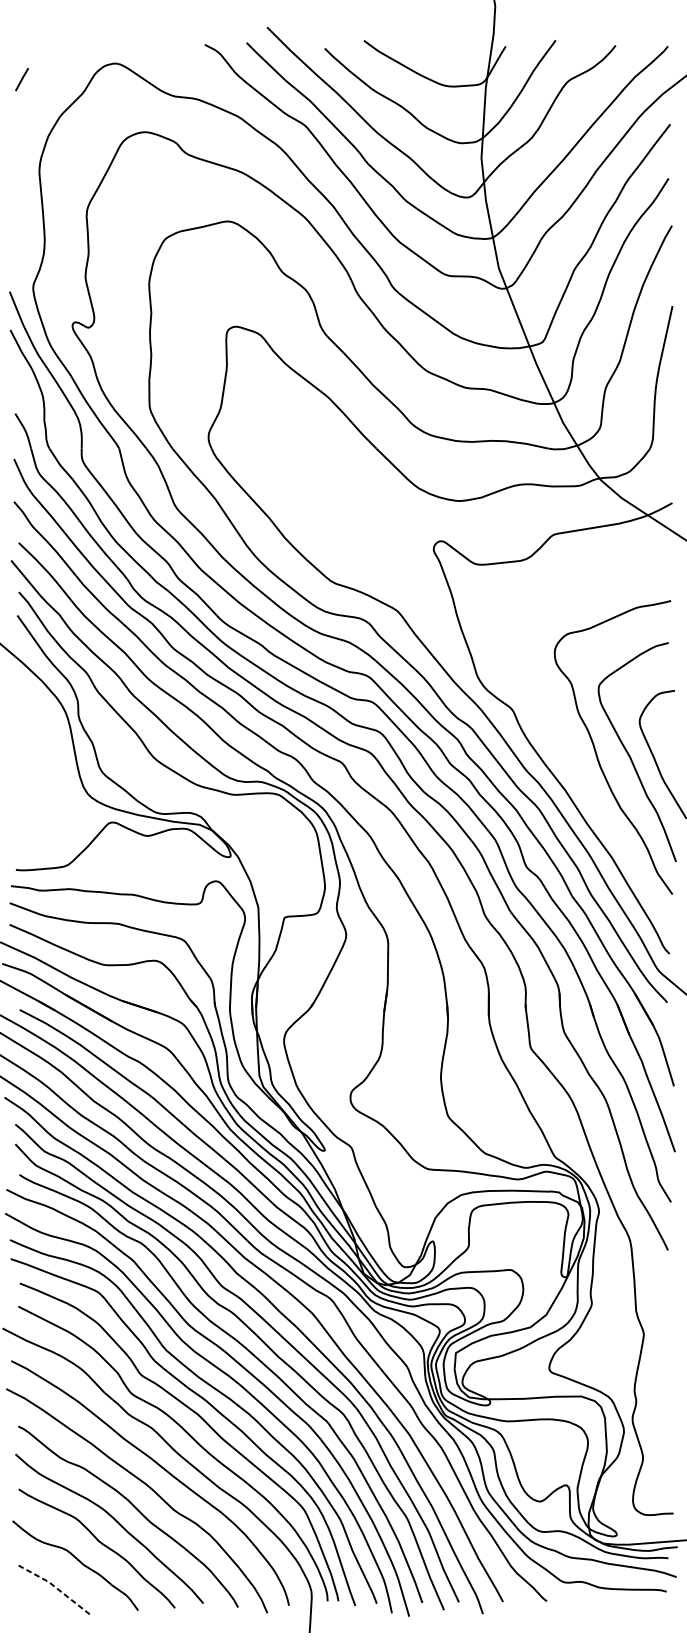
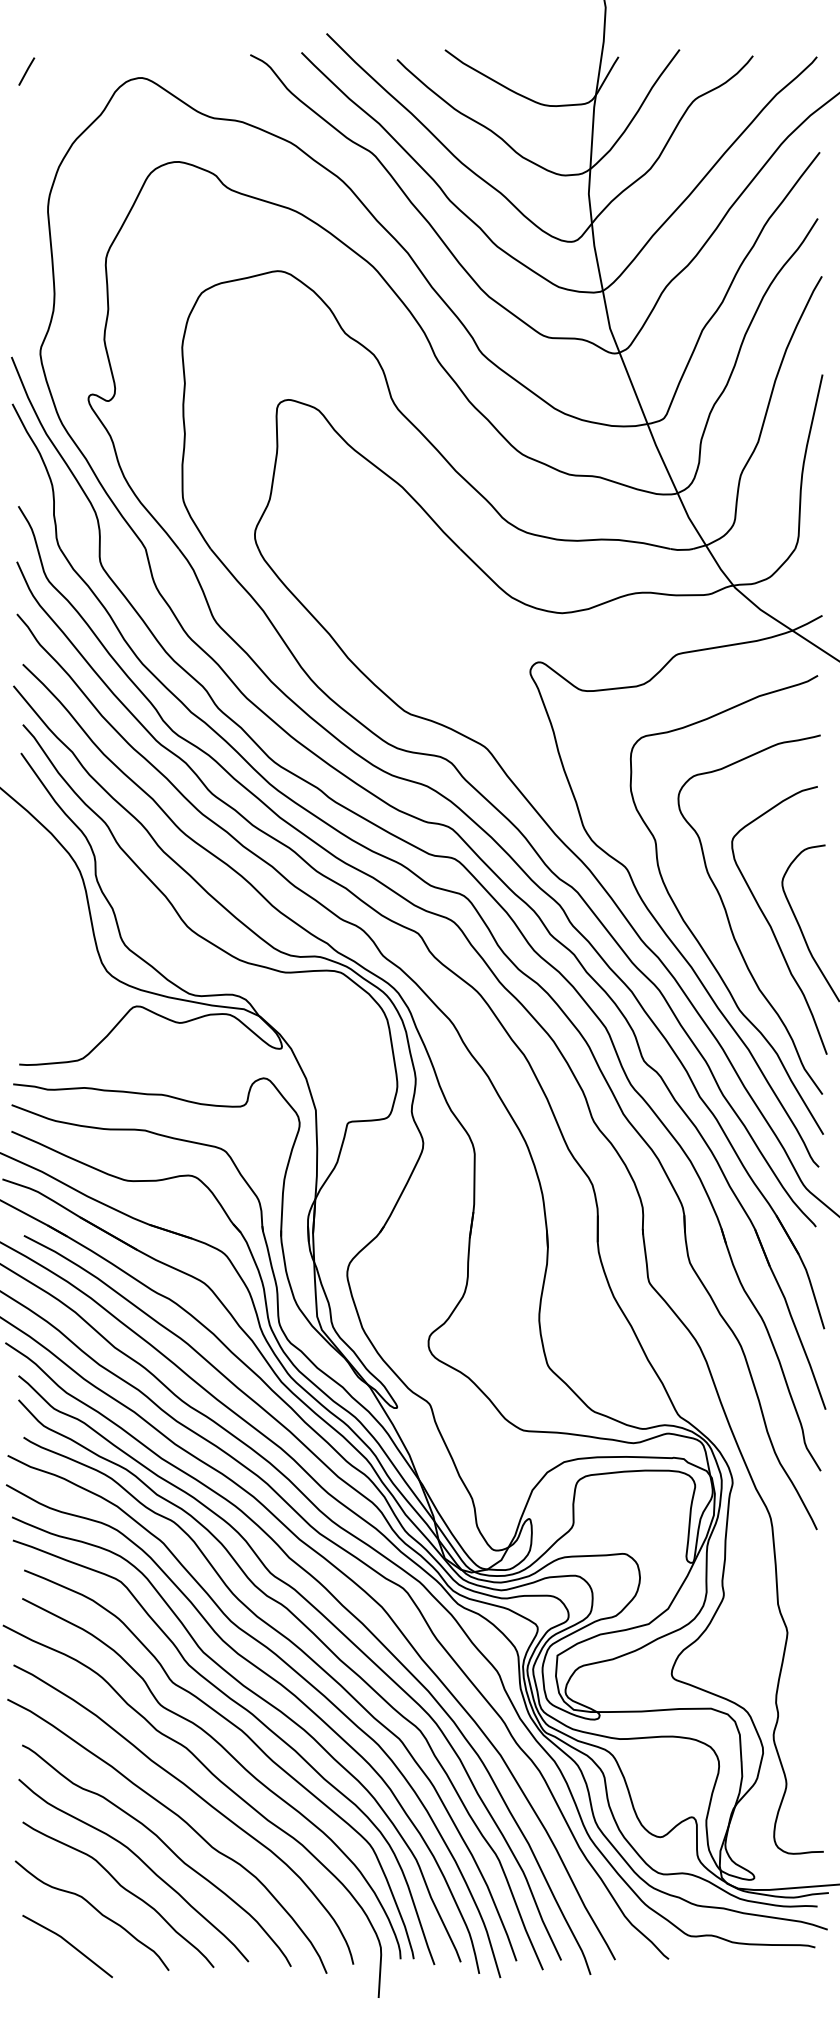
line: (21, 79) -> (26, 71), moved
curve: (564, 758) -> (690, 928), added
line: (56, 1588) -> (68, 1943), dashed -> solid

